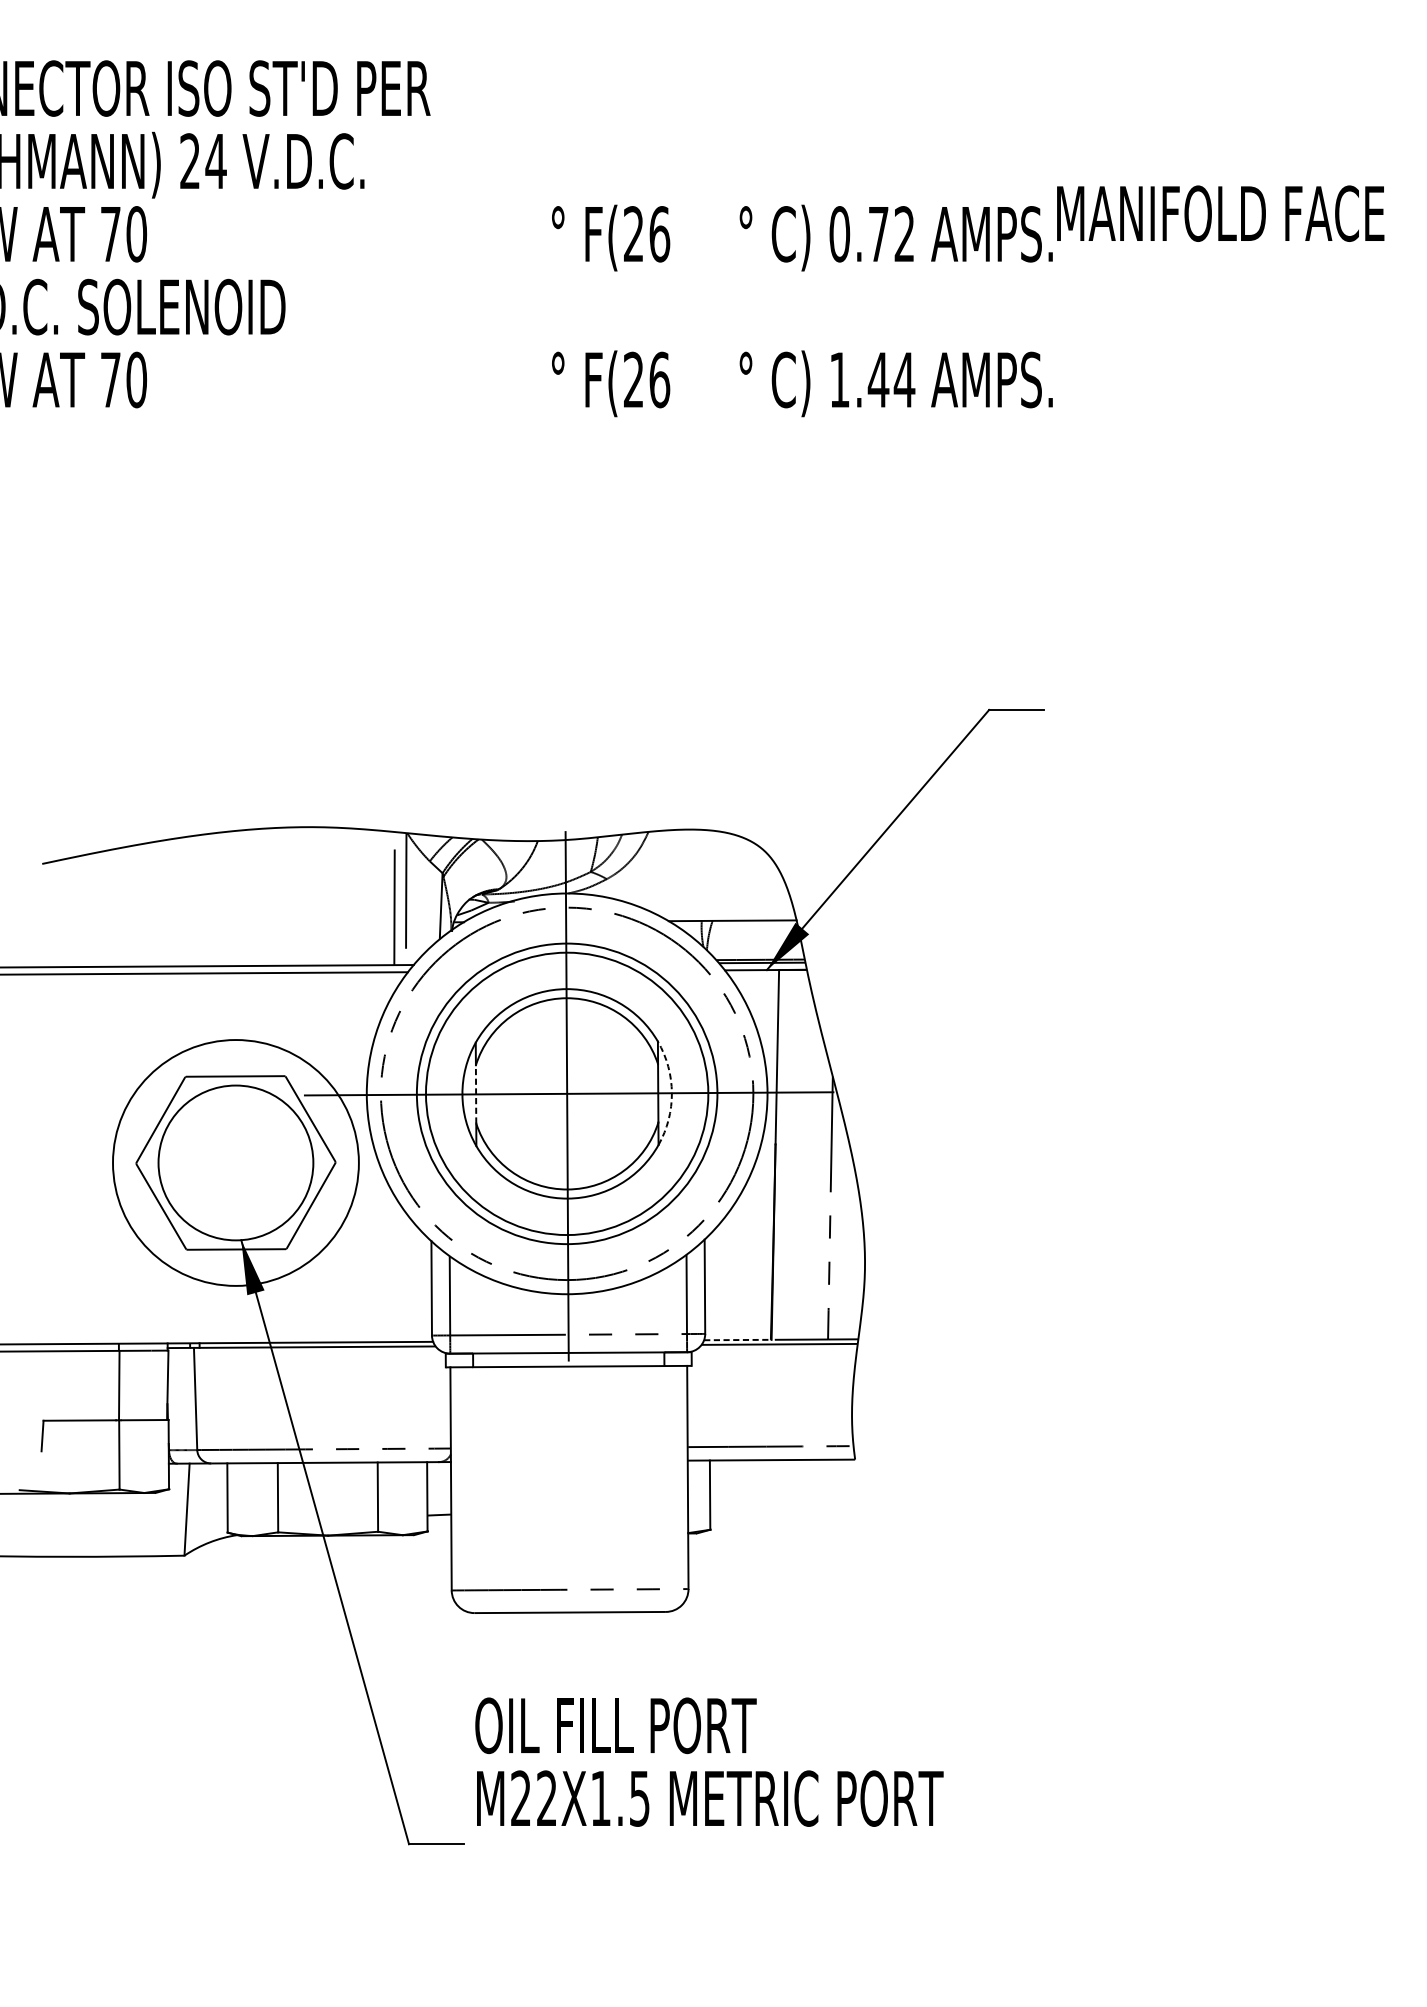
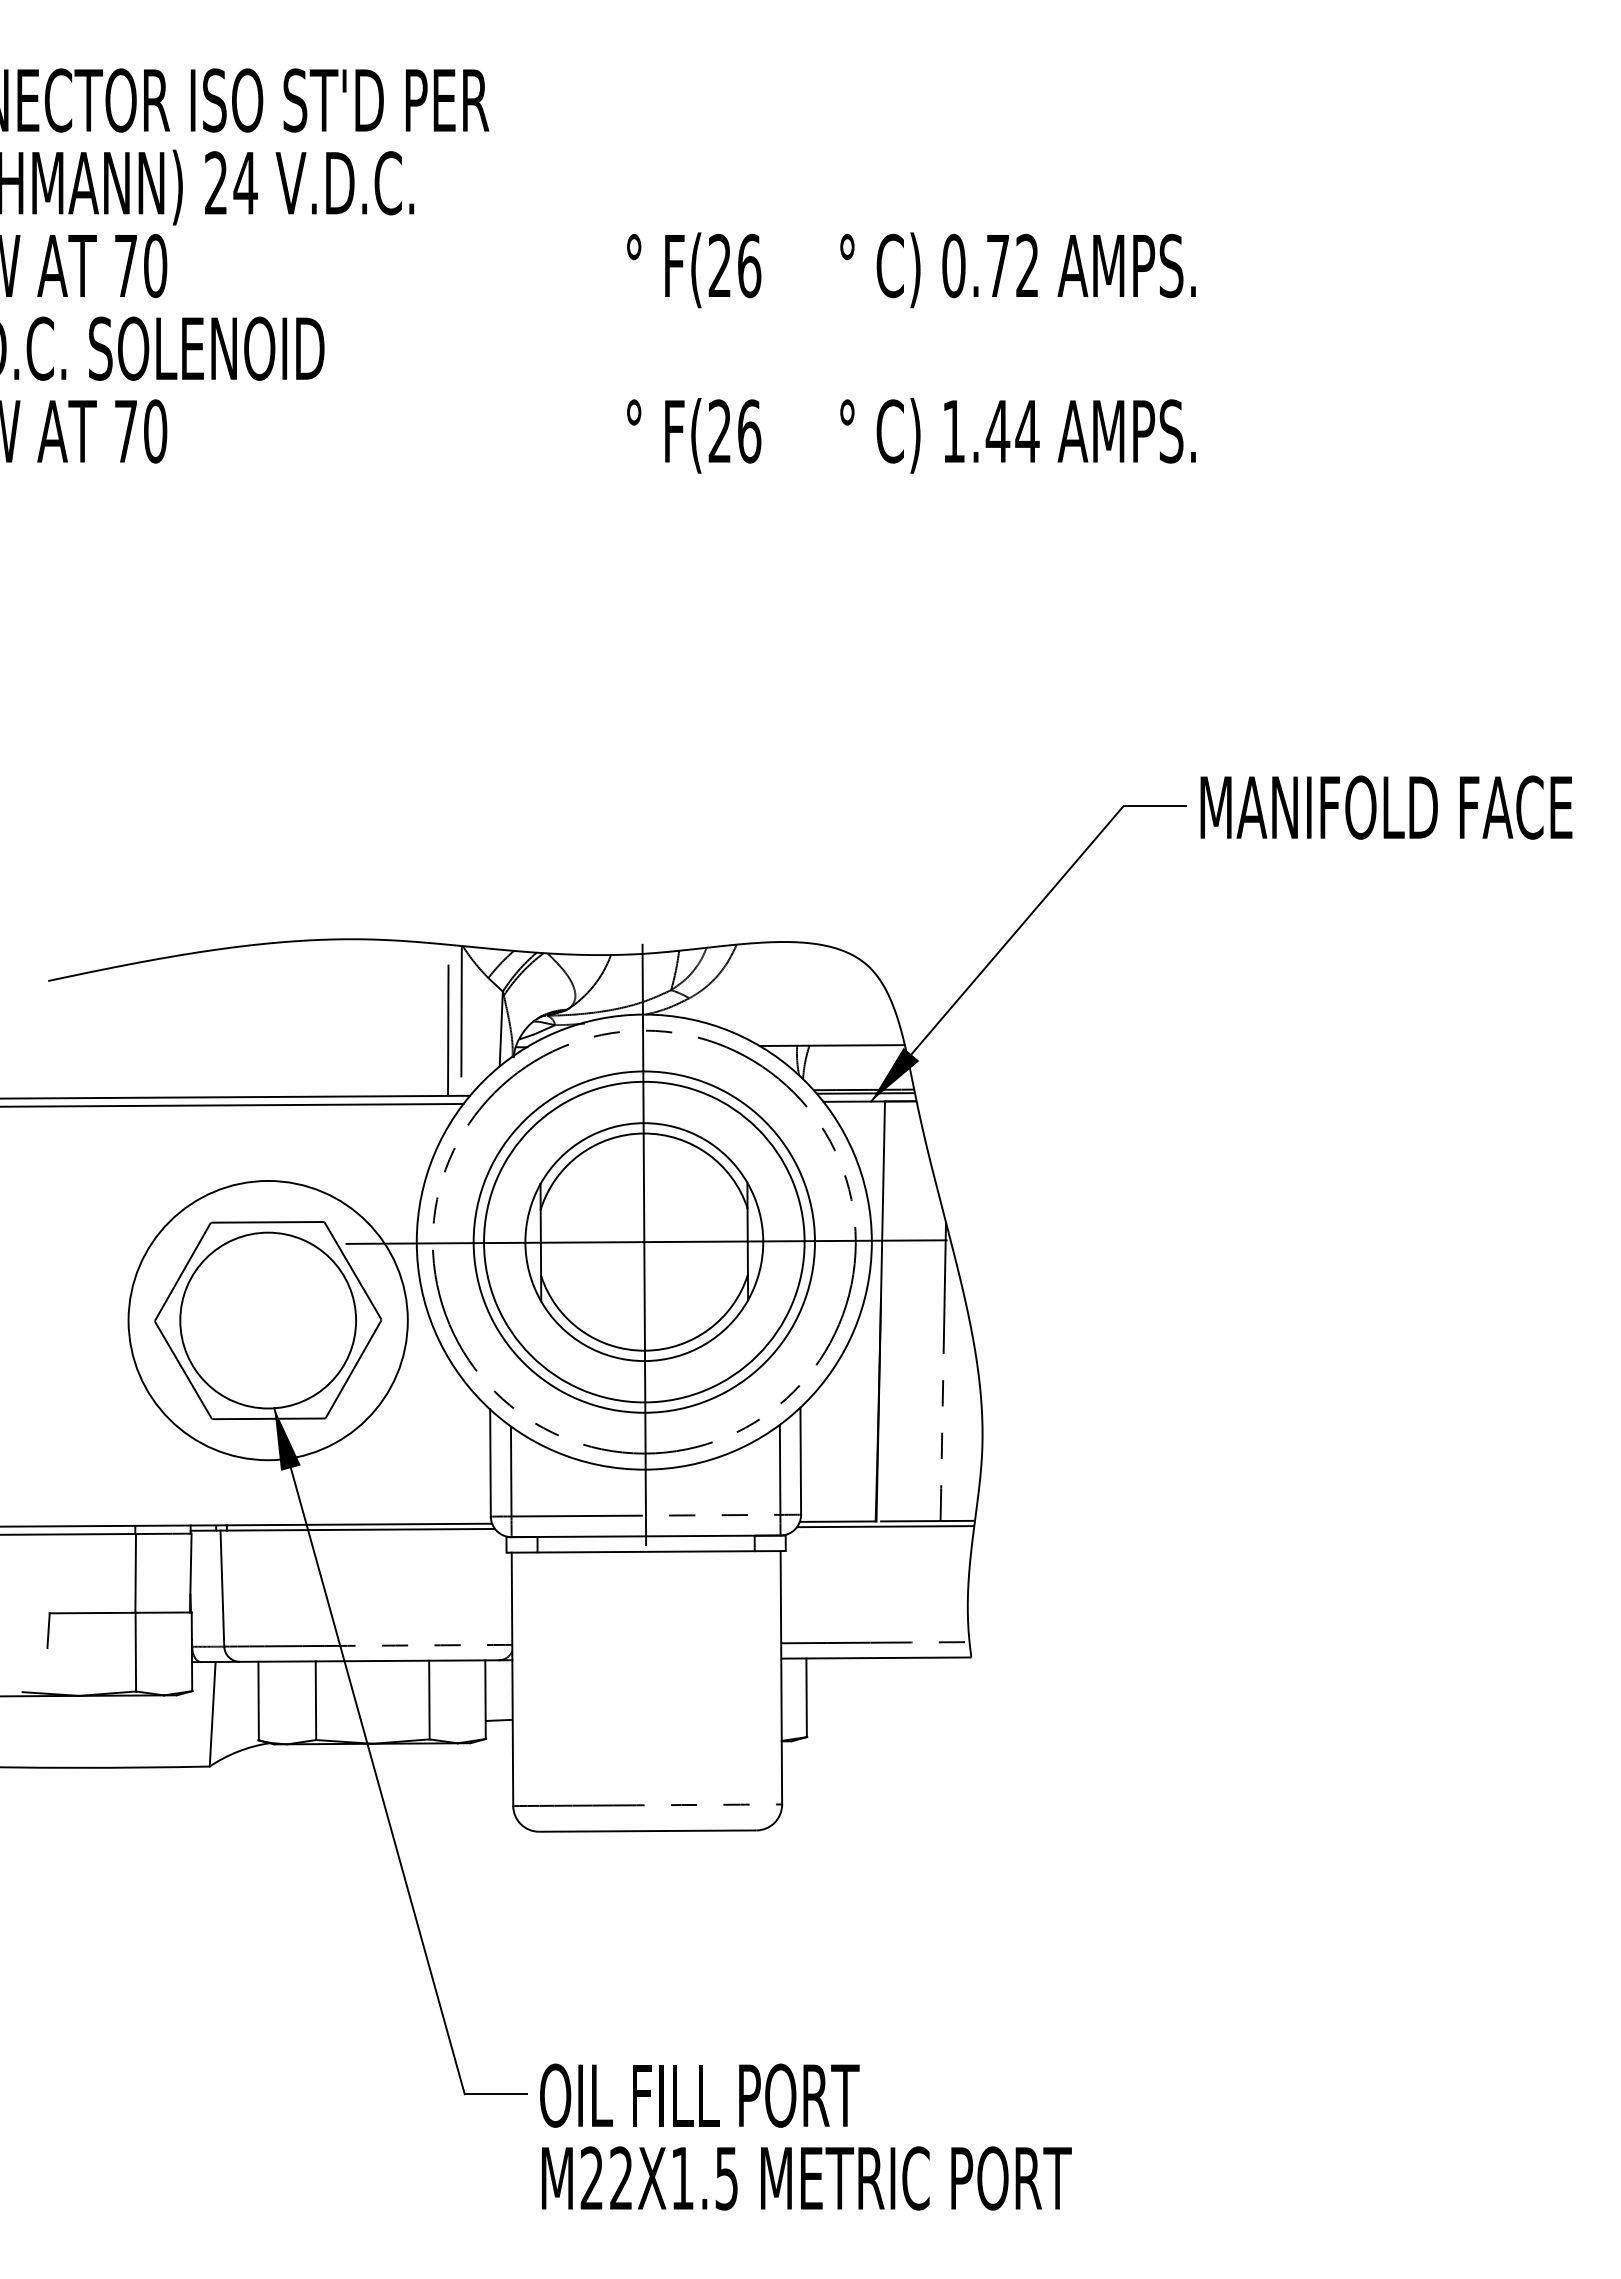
text: (1220, 213) -> (1386, 807), moved
arc: (672, 1093) -> (763, 1241), dashed -> solid
line: (475, 1094) -> (540, 1242), dashed -> solid
line: (737, 1339) -> (837, 1521), dashed -> solid
text: (709, 1761) -> (805, 2136), moved

